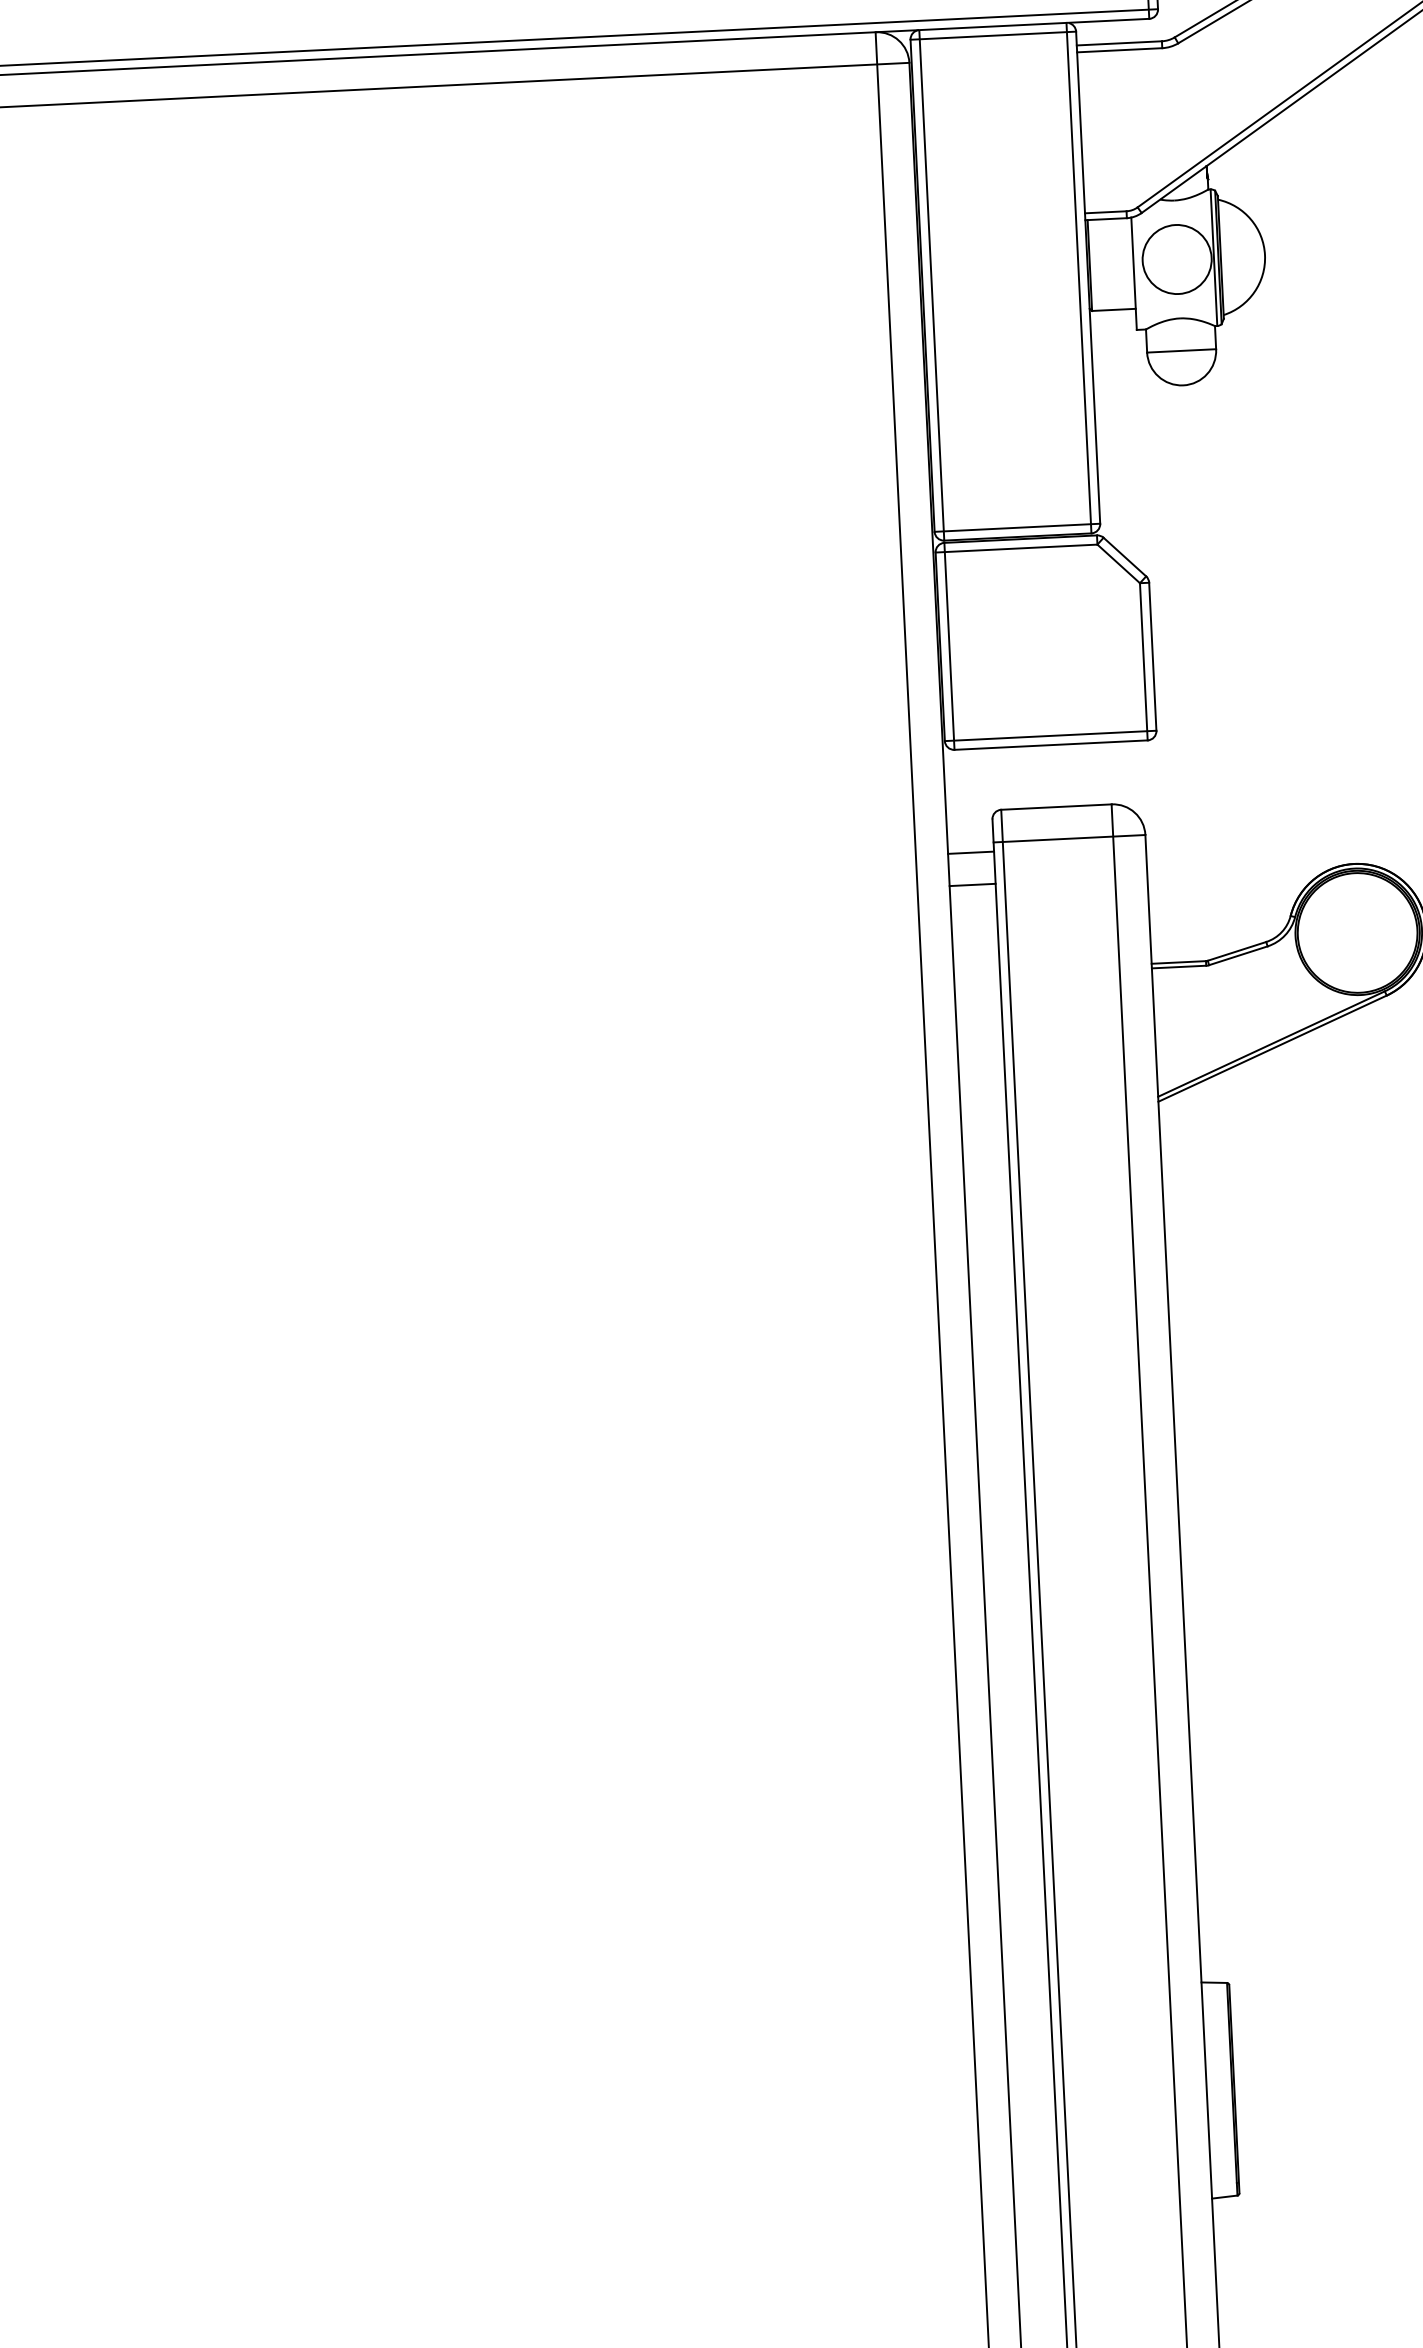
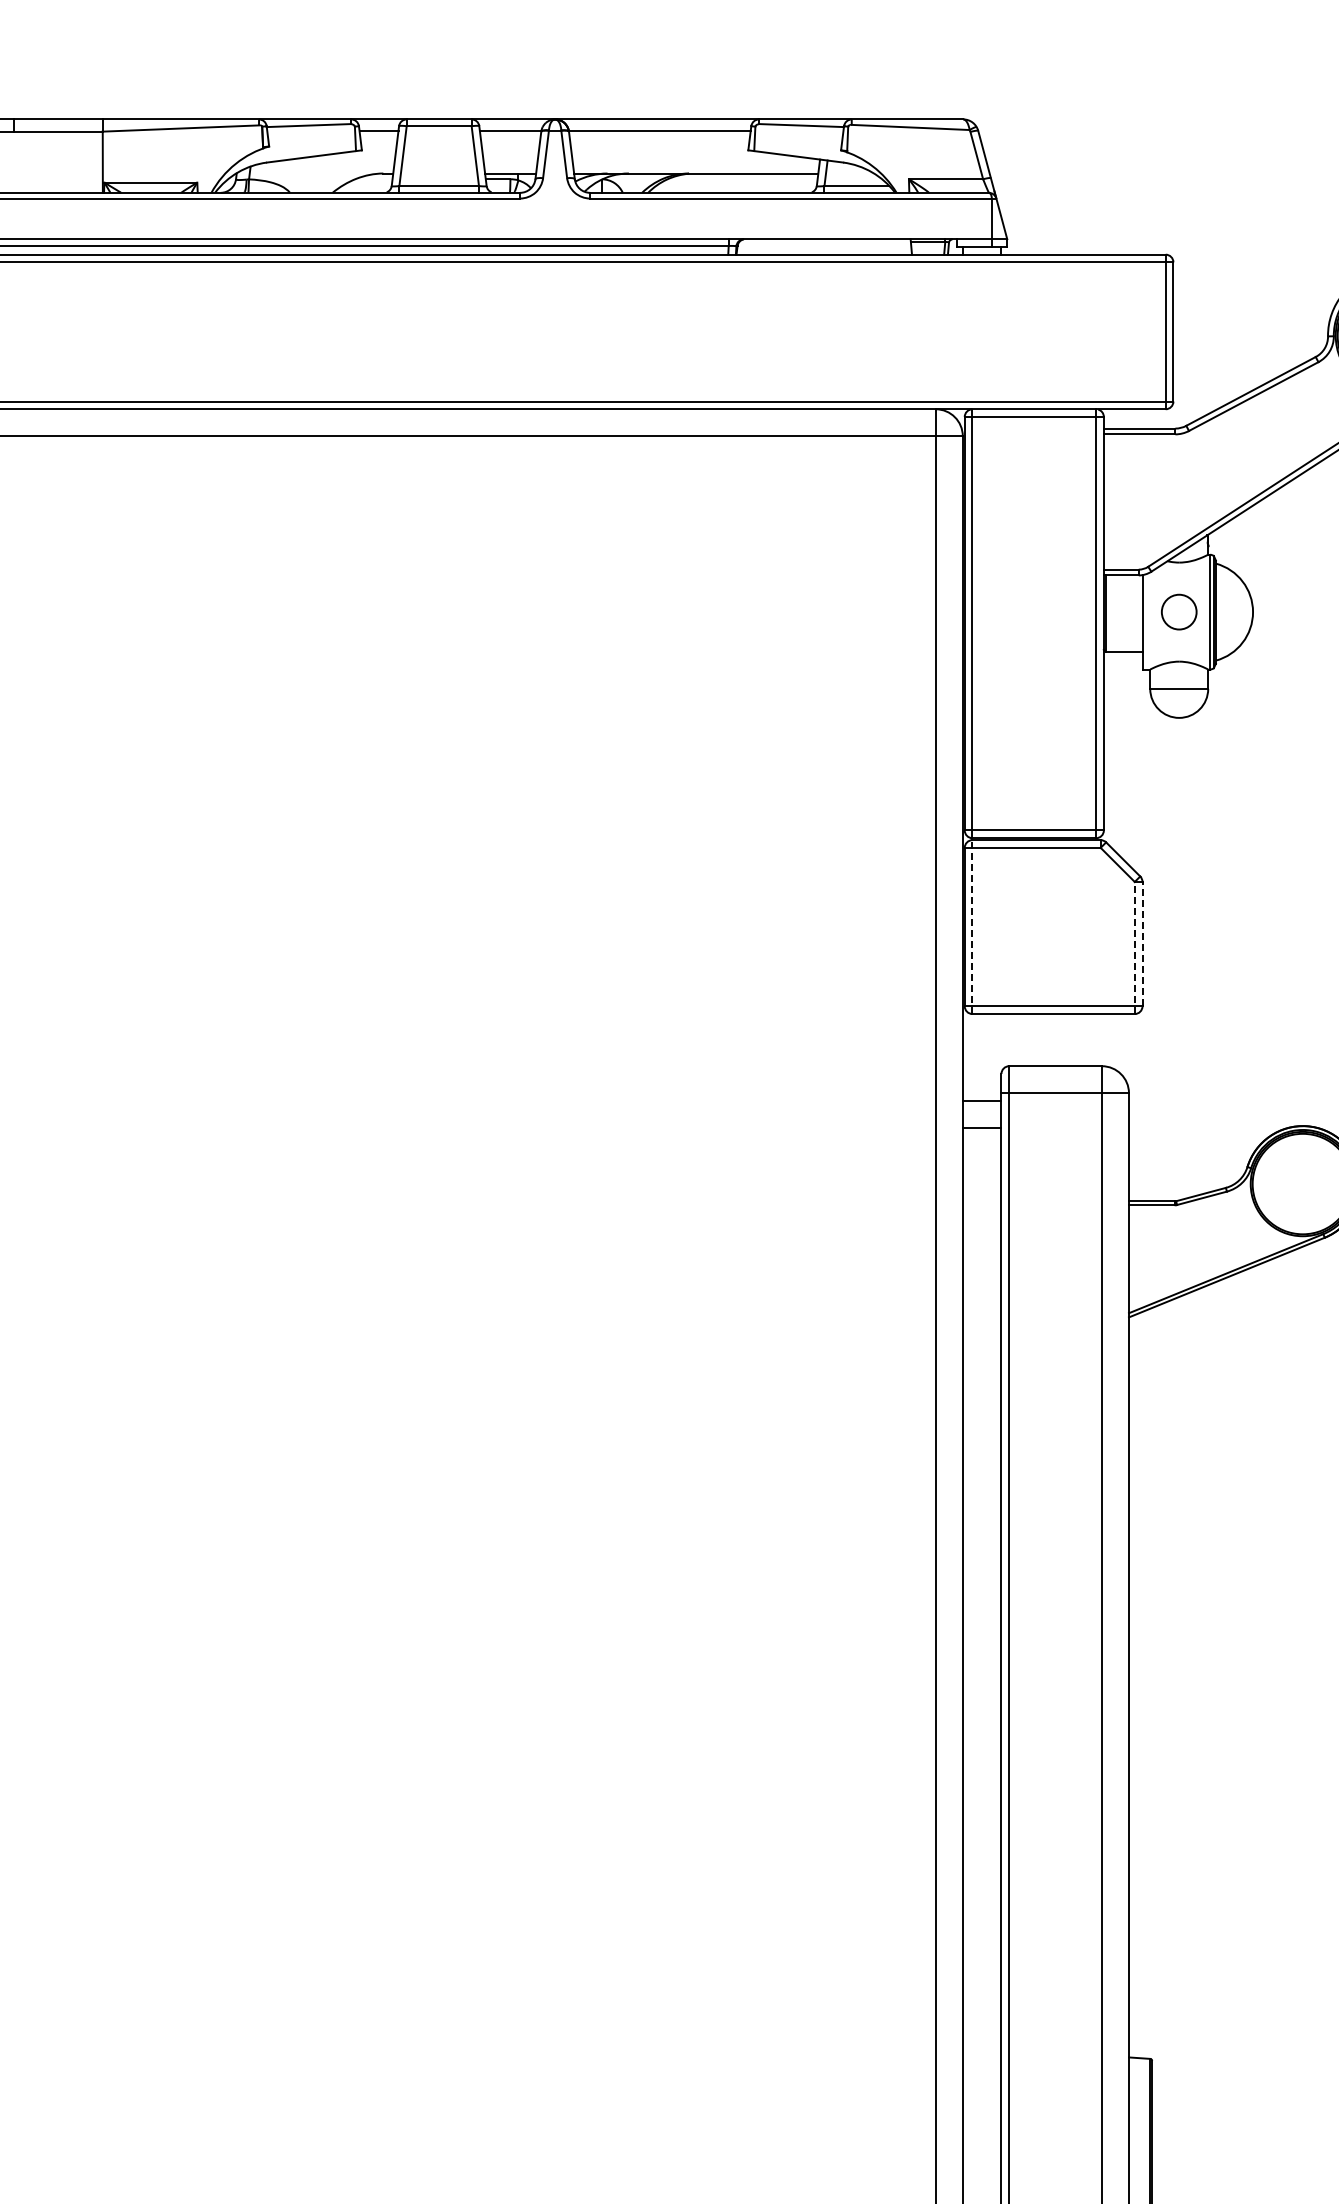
circle: (1177, 259) -> (1179, 612), size x0.6
line: (949, 646) -> (972, 927), solid -> dashed
line: (1152, 655) -> (1142, 943), solid -> dashed
line: (1143, 661) -> (1134, 947), solid -> dashed

